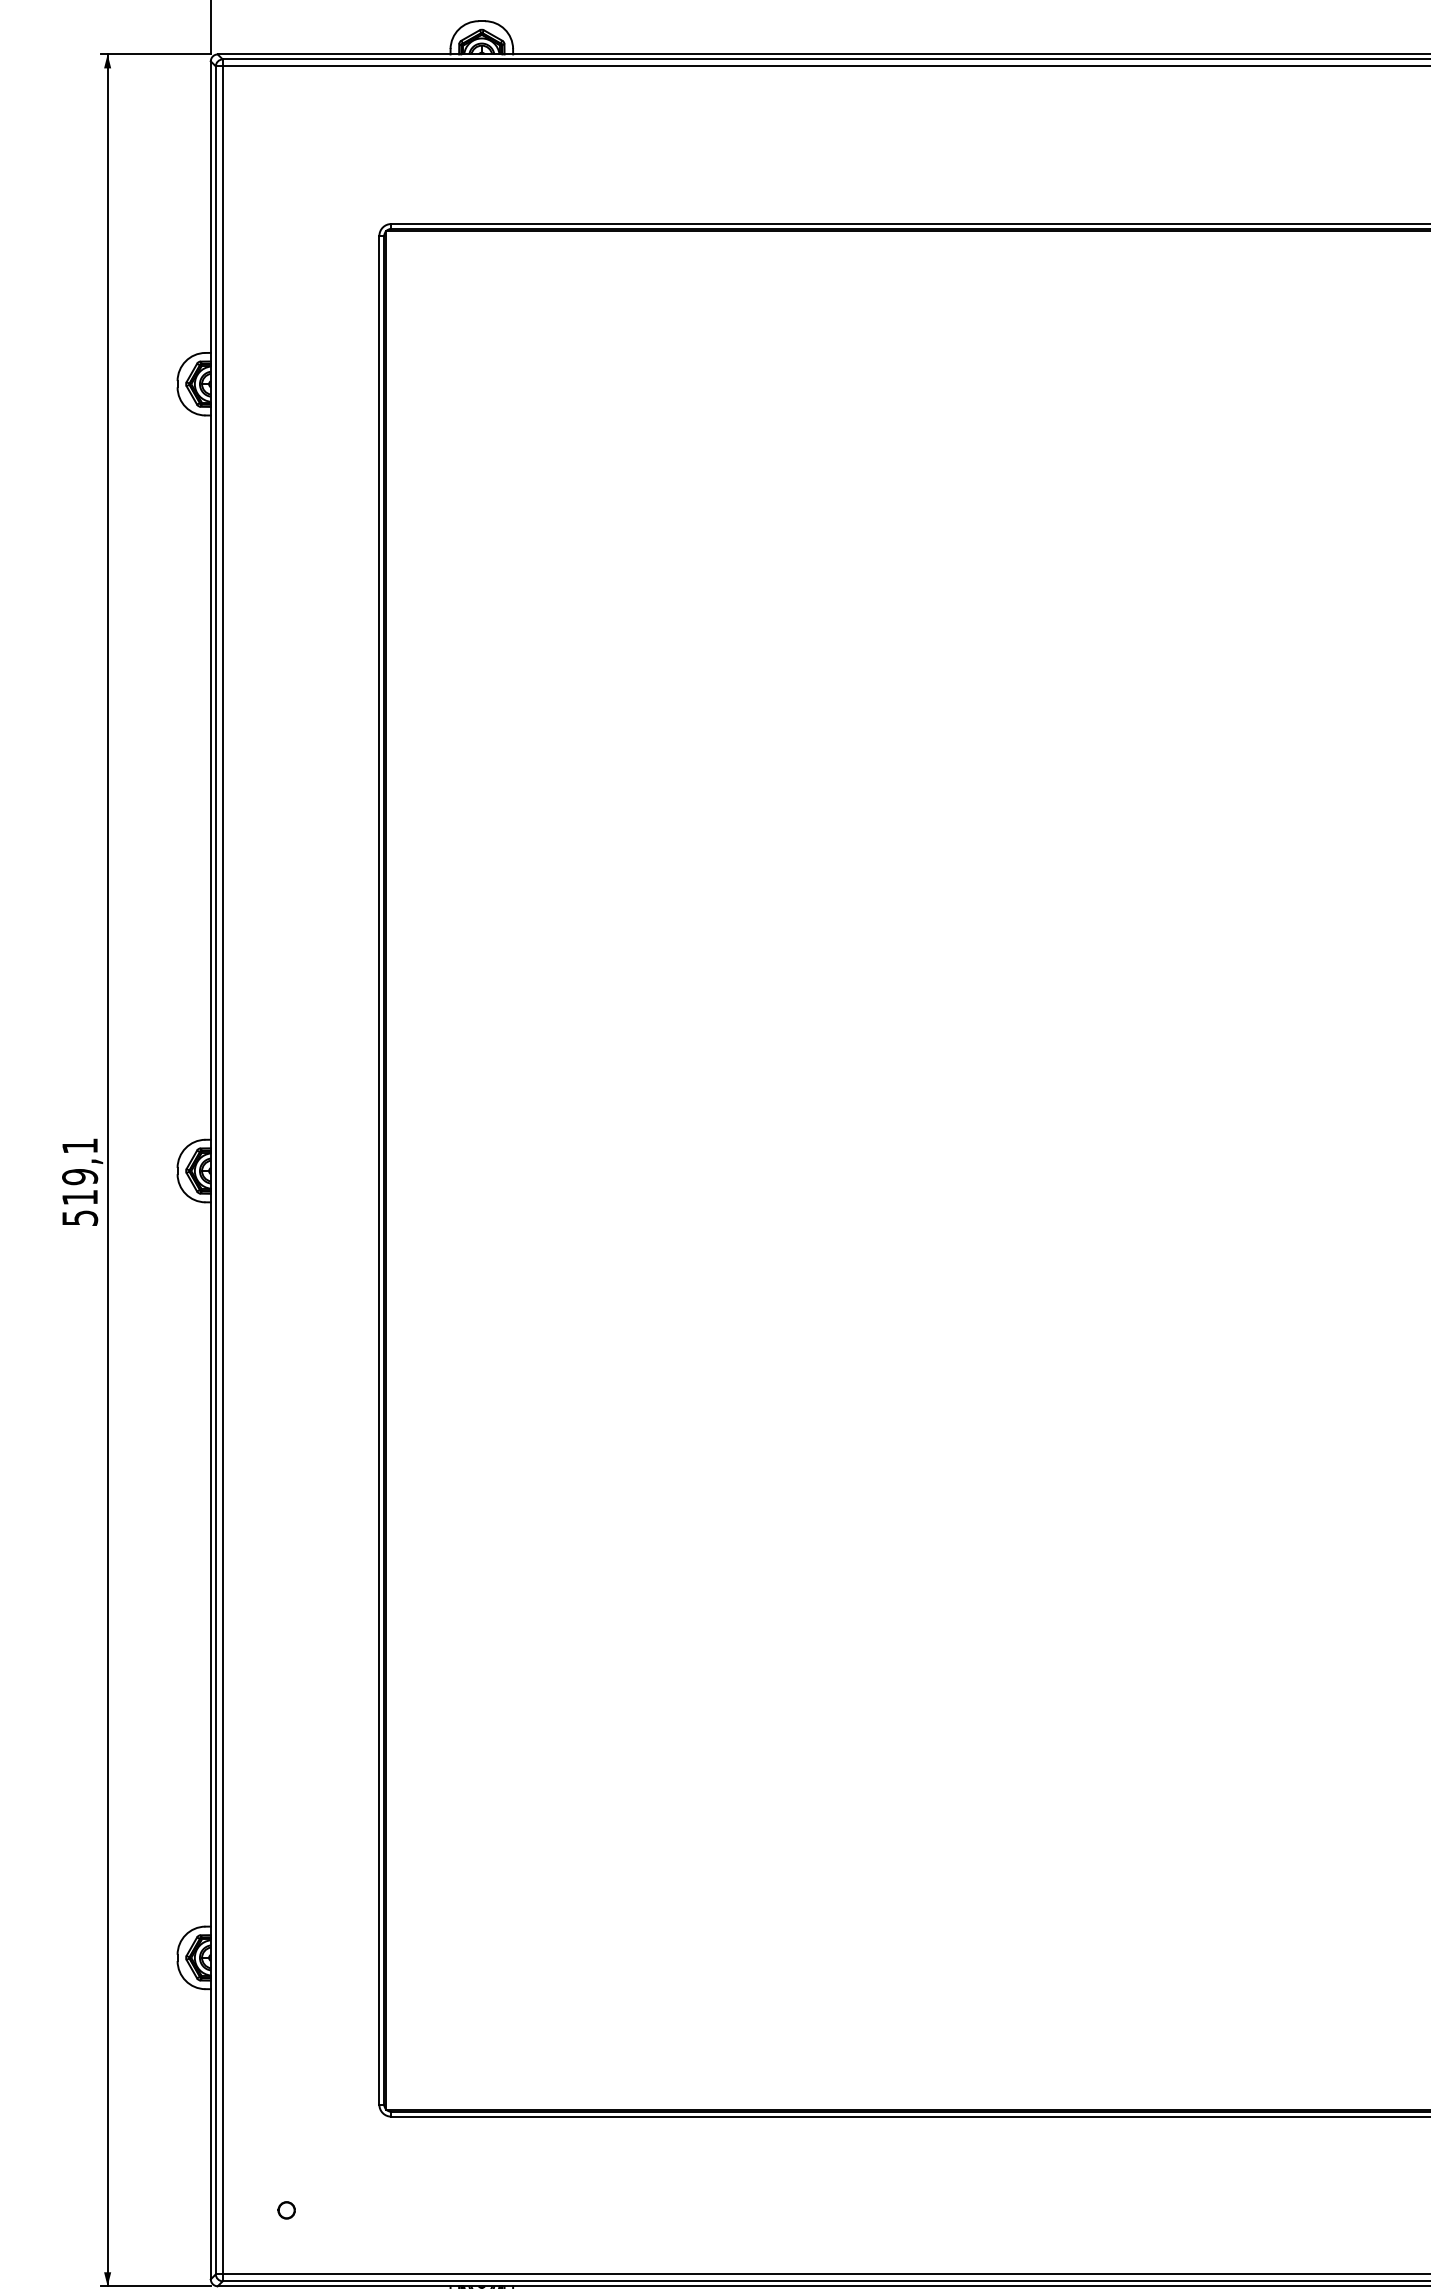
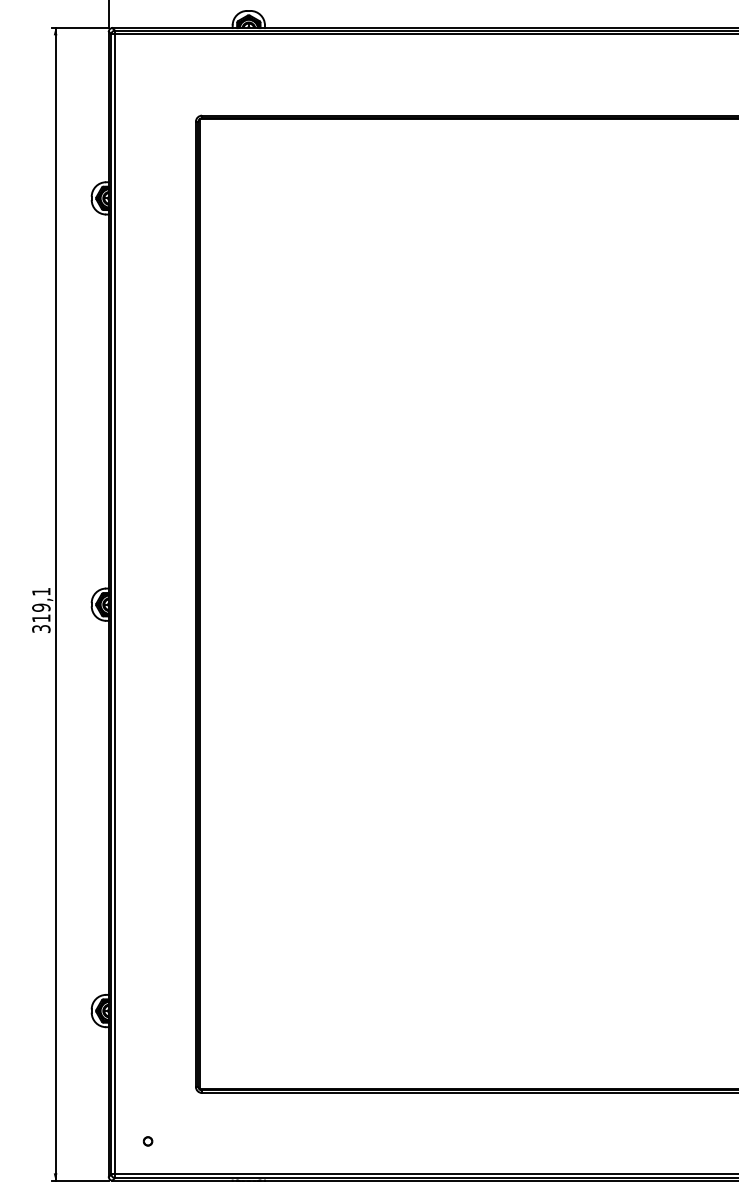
text: (78, 1217) -> (40, 628), 519,1 -> 319,1

